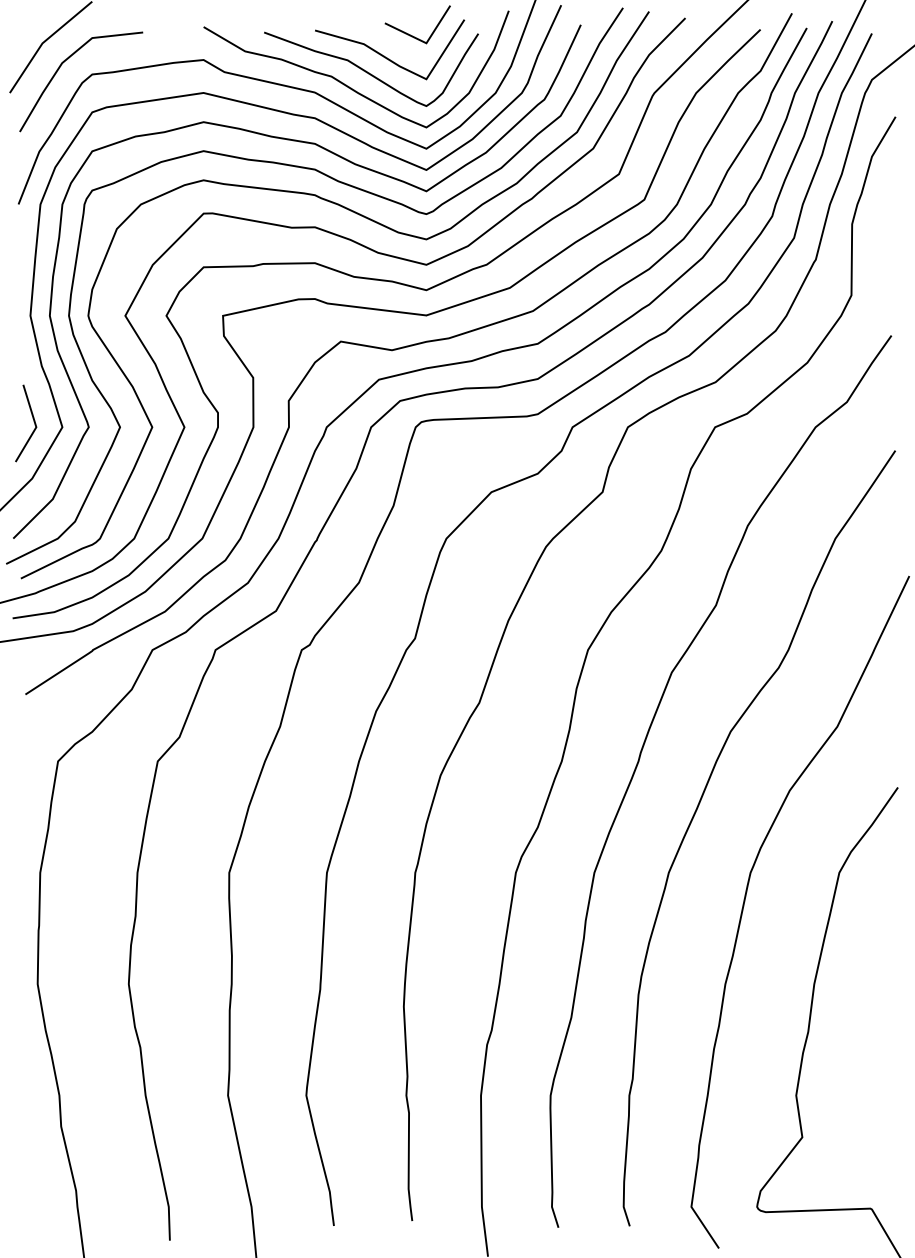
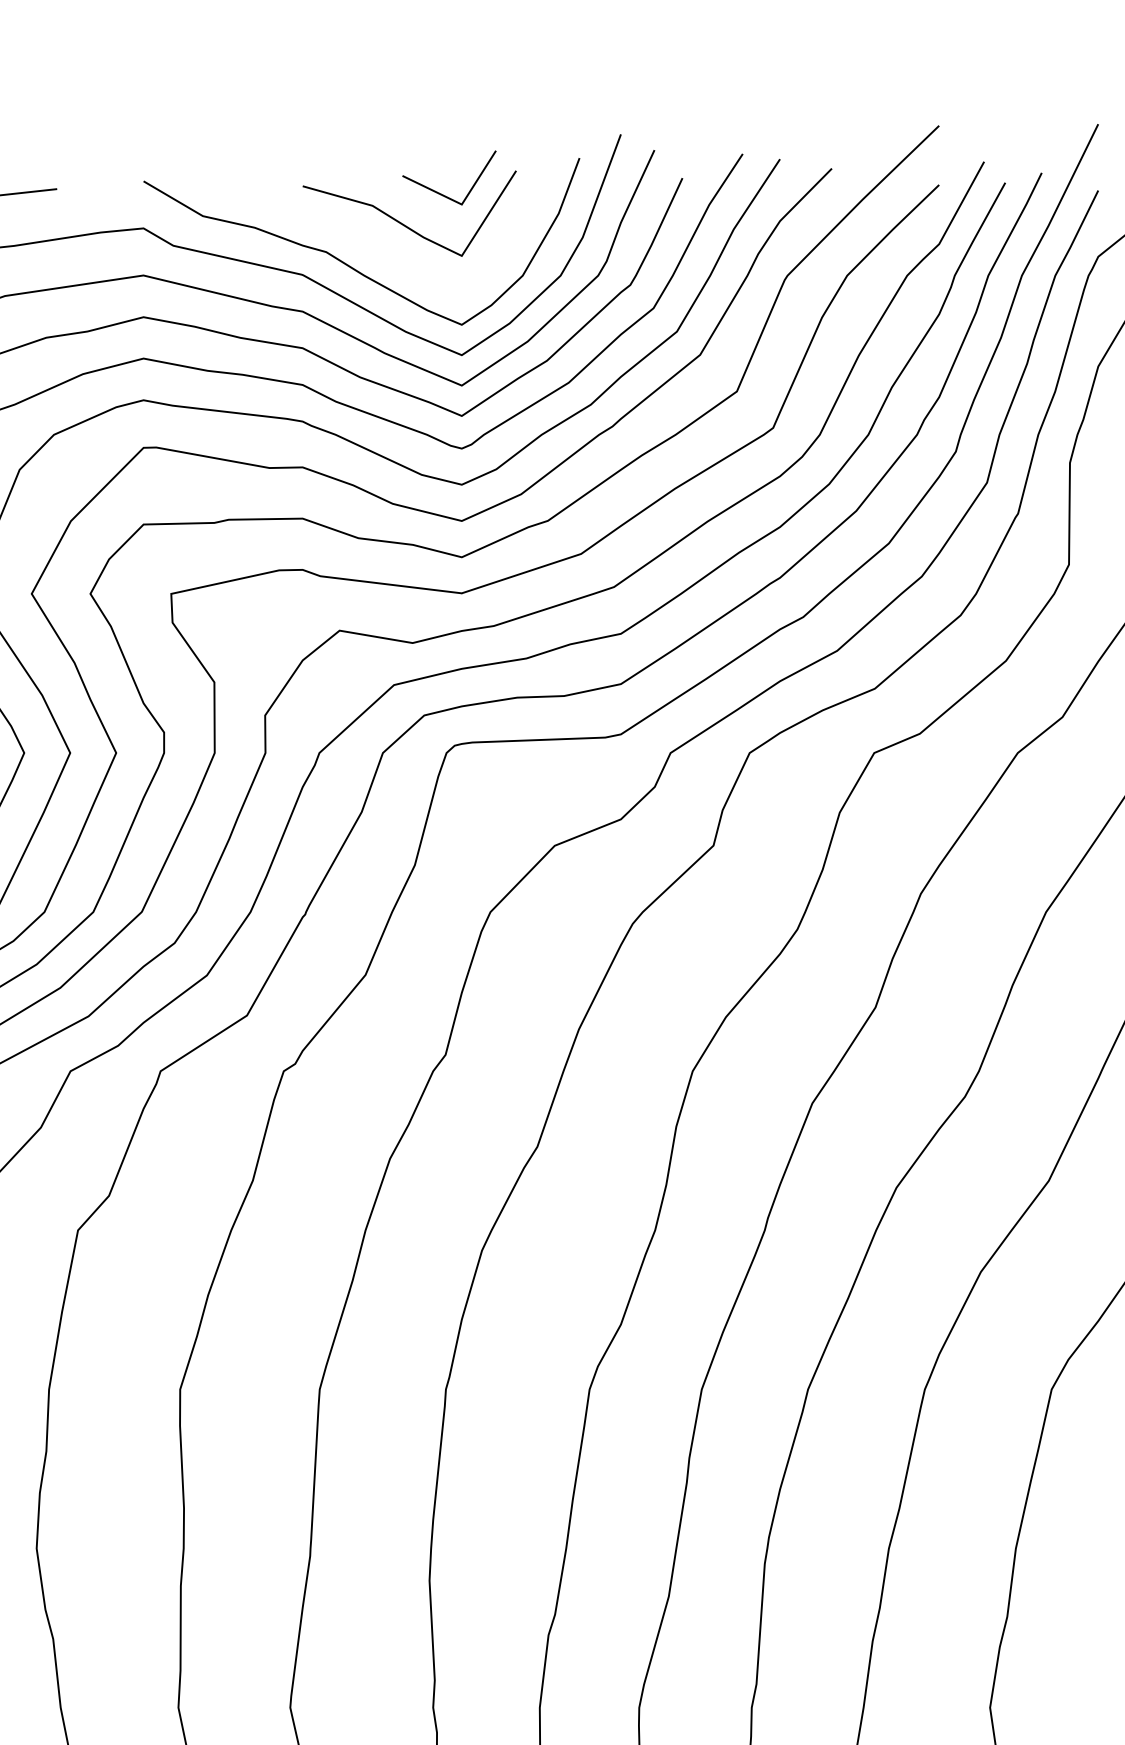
curve: (369, 72) -> (380, 246), removed

